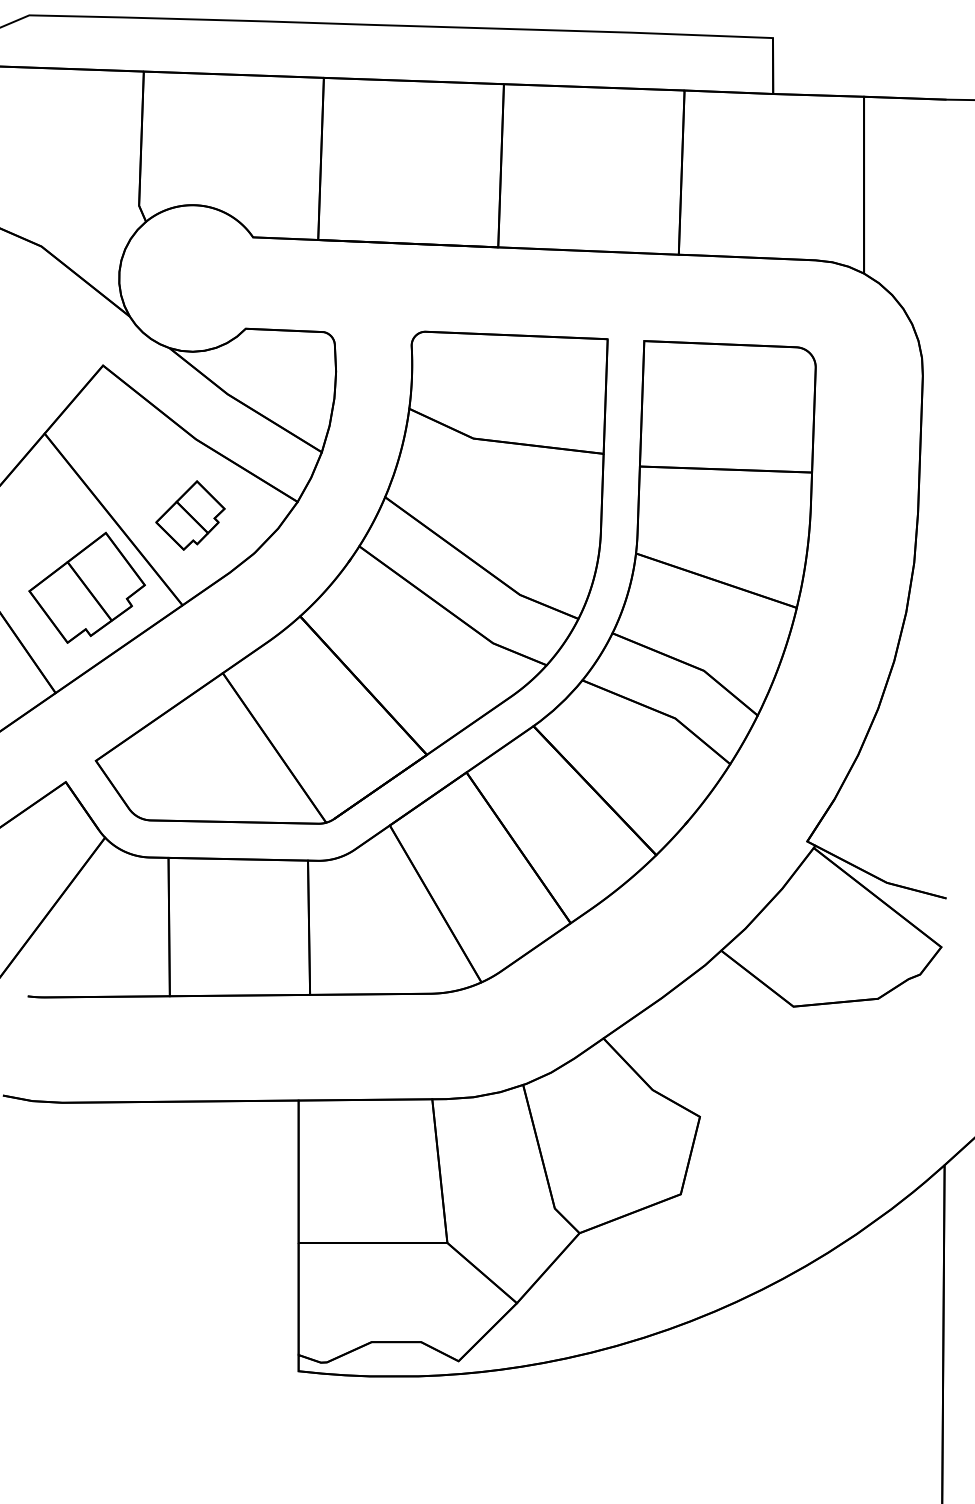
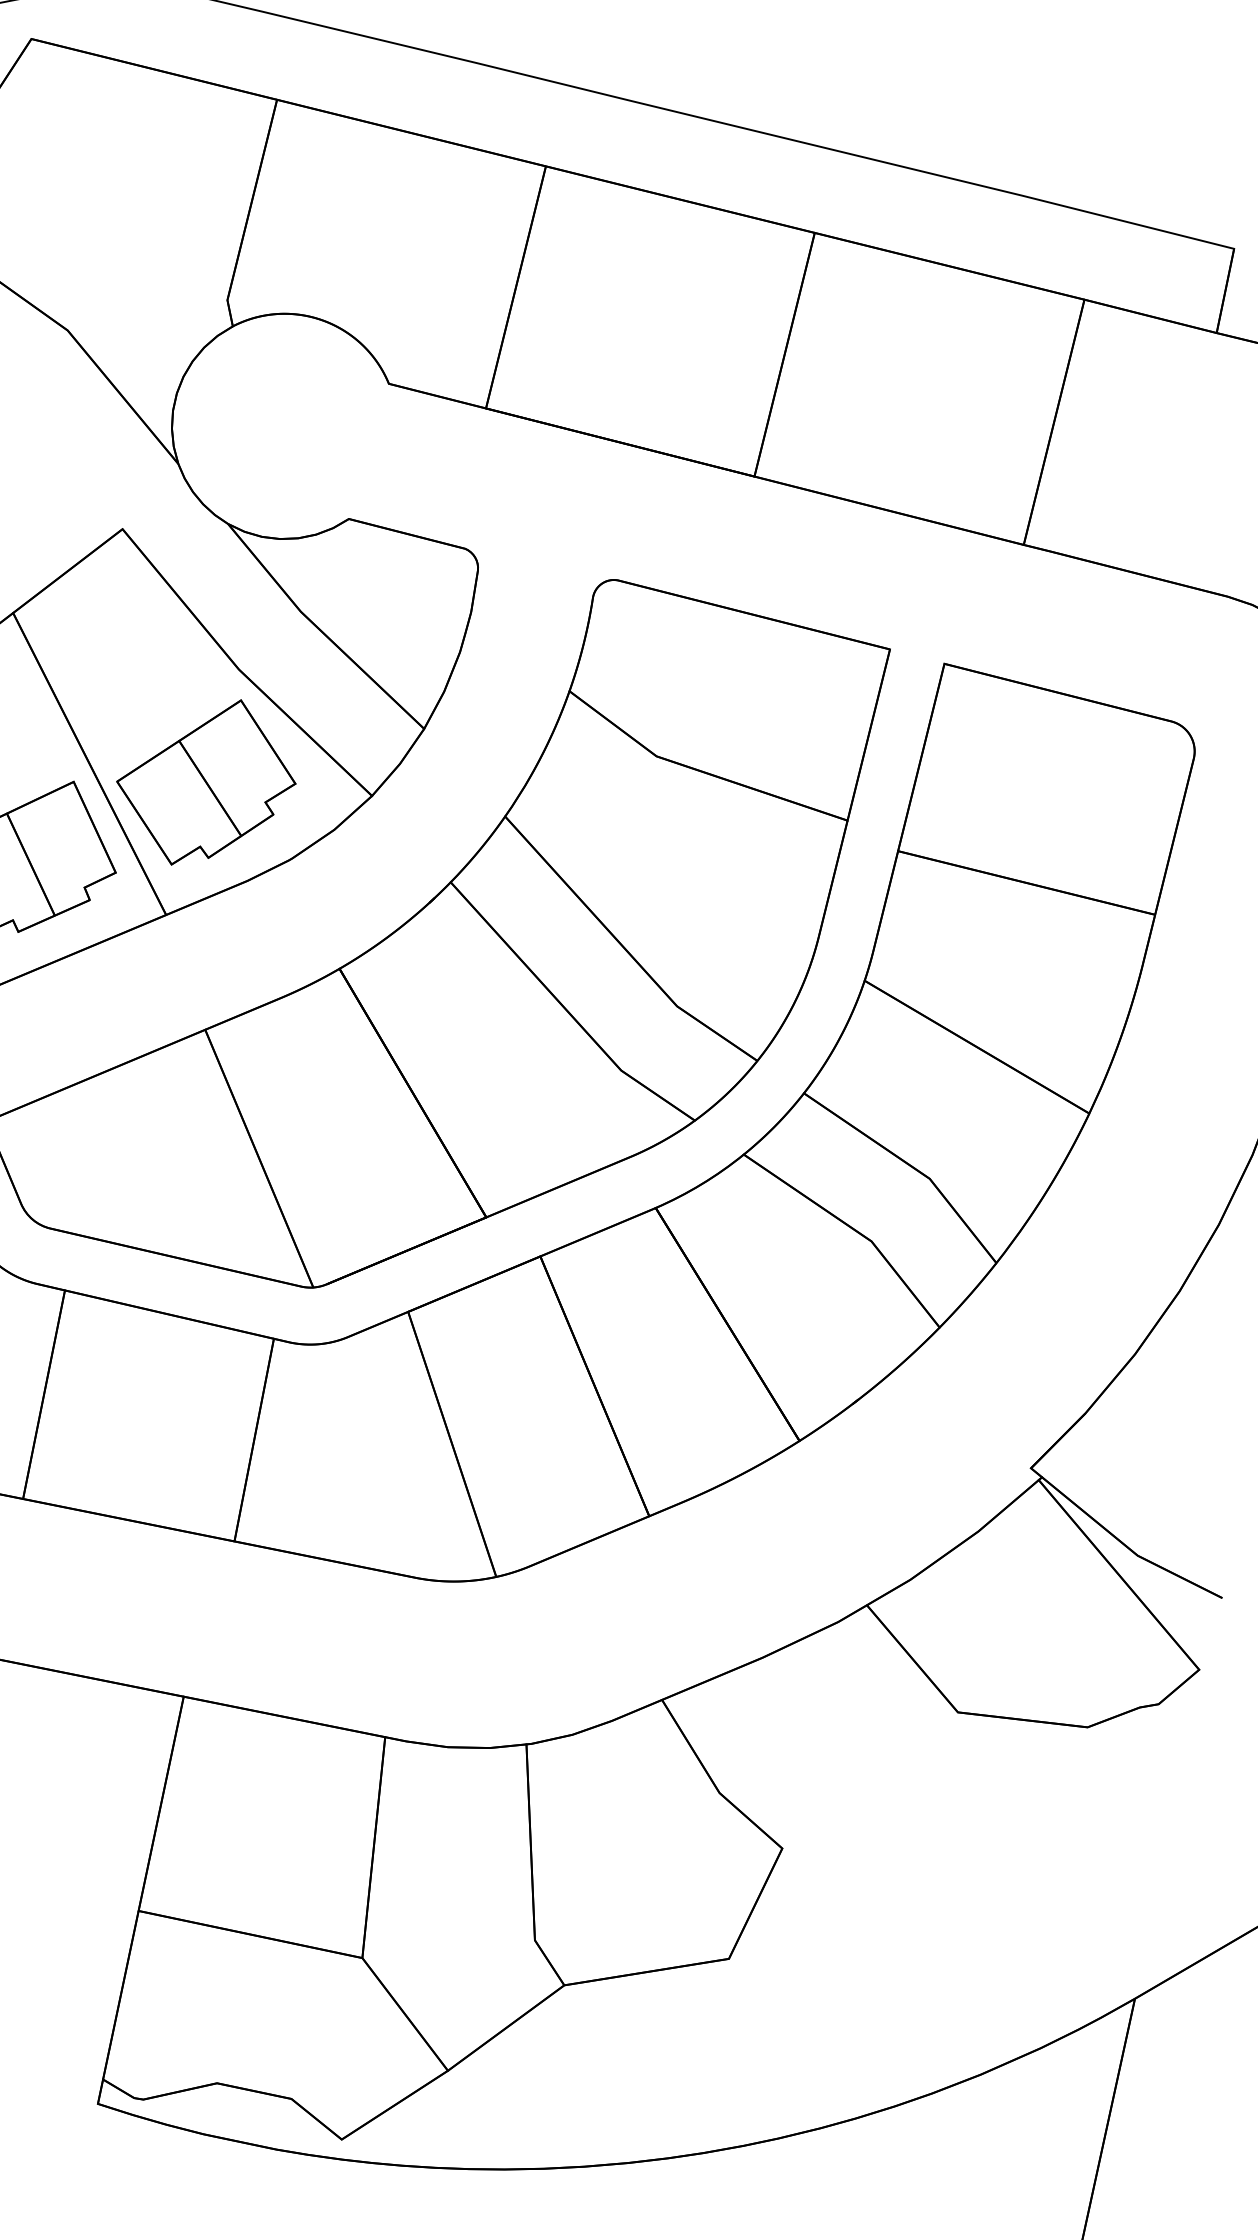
part: (190, 515) -> (206, 782), size x1.67

